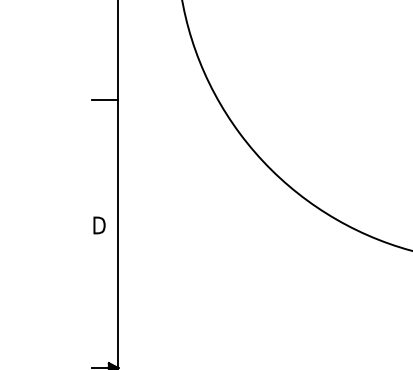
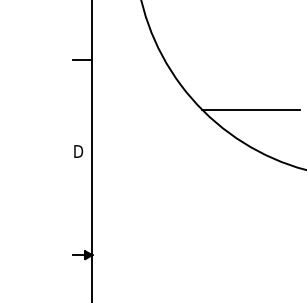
line: (336, 167) -> (250, 109), added

